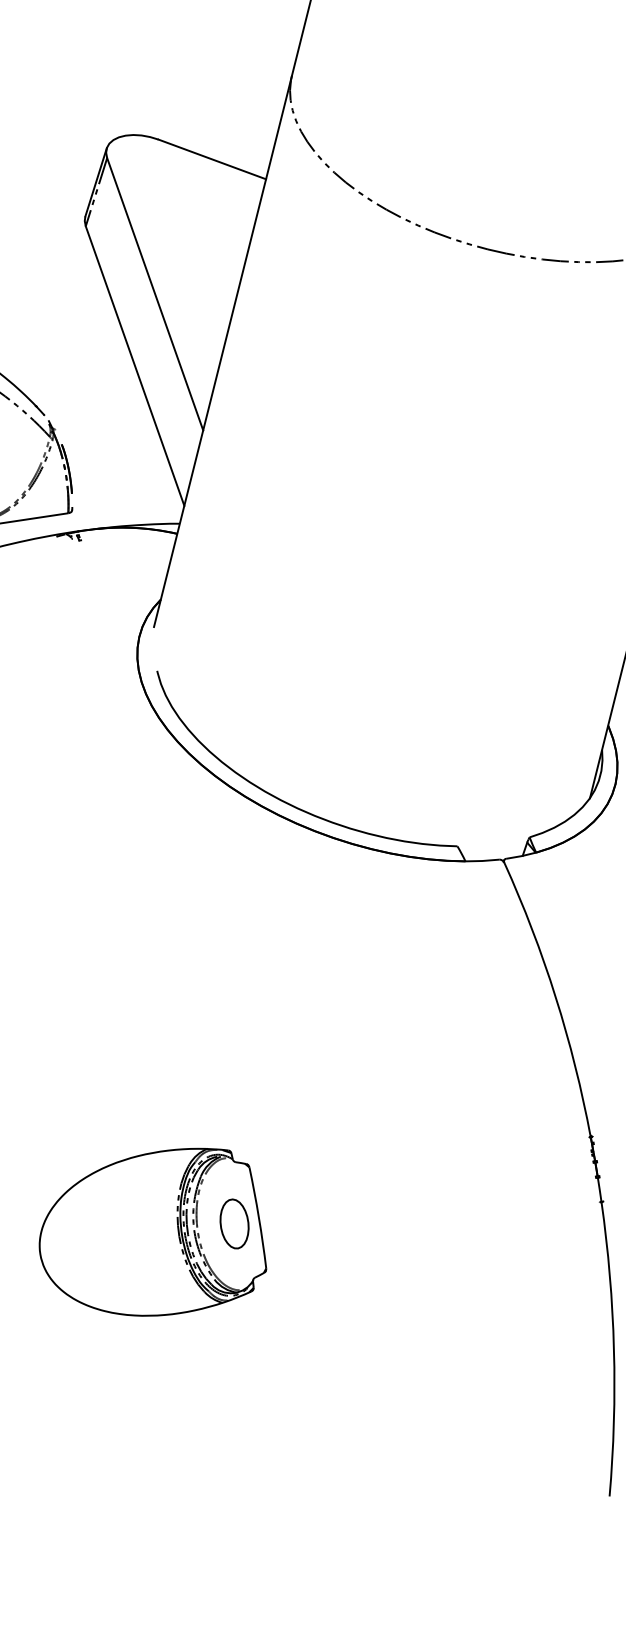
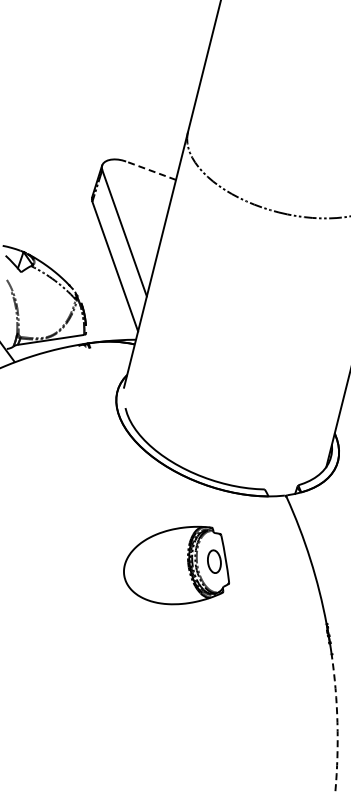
line: (213, 158) -> (151, 170), solid -> dashed
part: (152, 1232) -> (176, 565), moved
arc: (614, 1348) -> (337, 722), solid -> dashed

